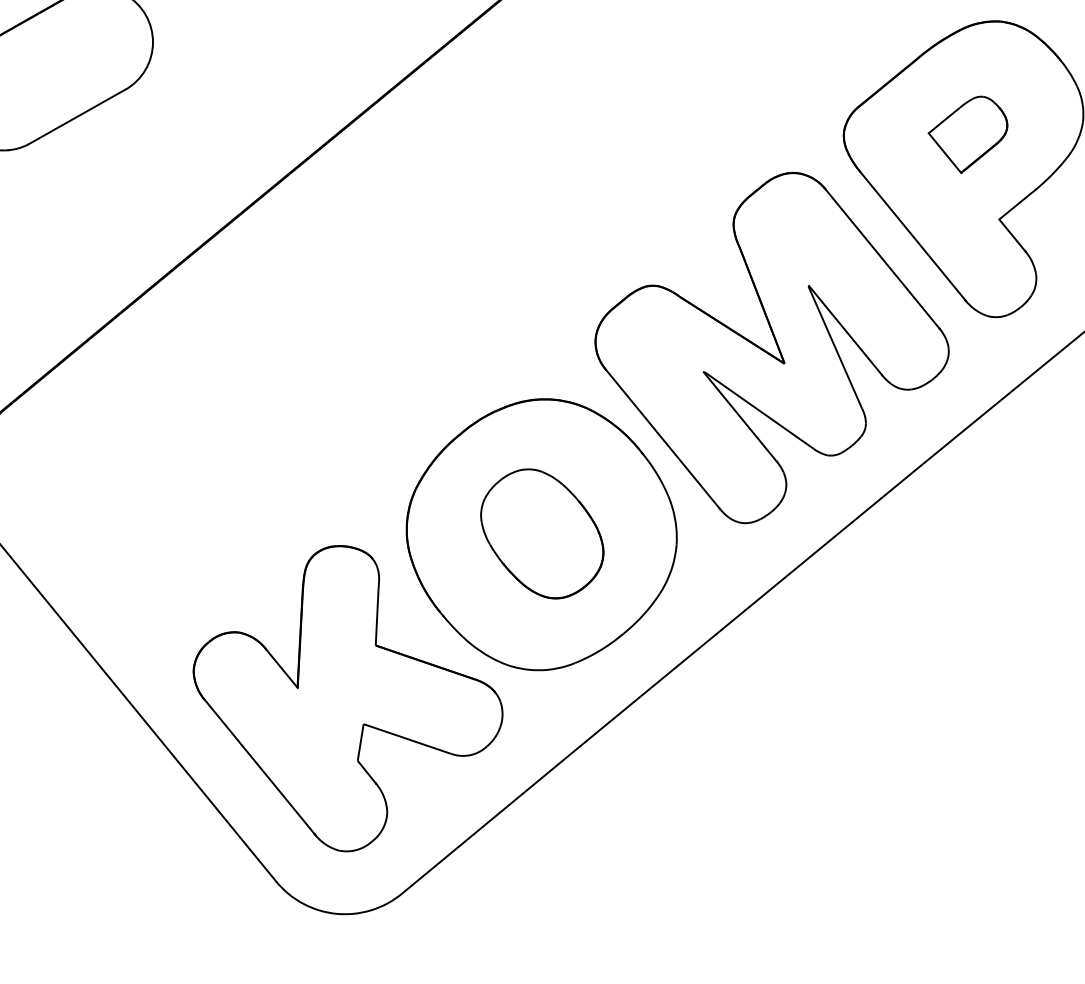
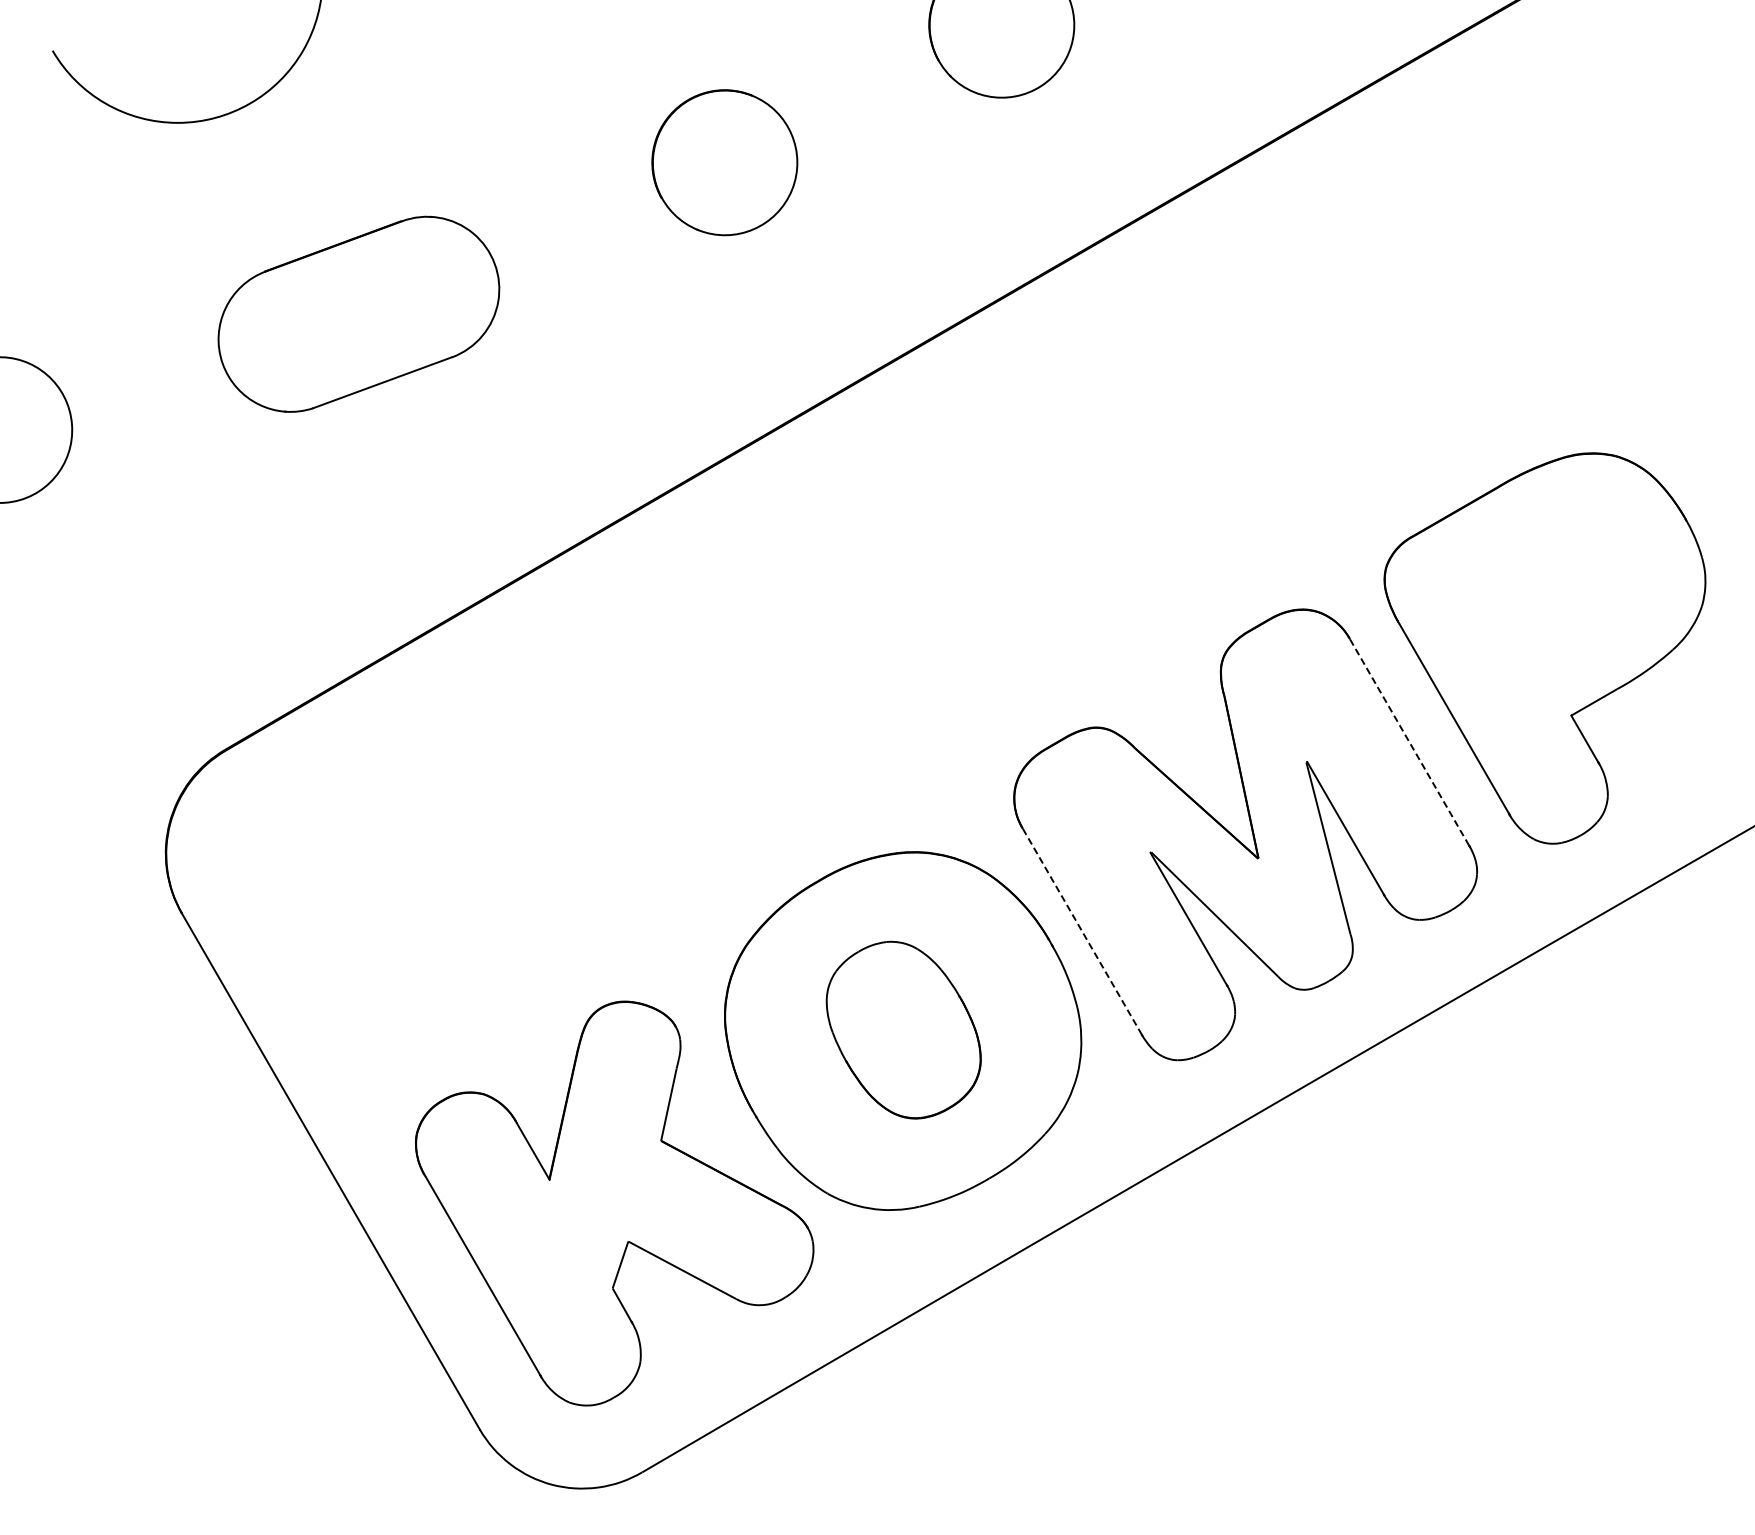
part: (968, 135) -> (1549, 598), removed
line: (882, 259) -> (1409, 742), solid -> dashed
line: (662, 439) -> (1082, 931), solid -> dashed

